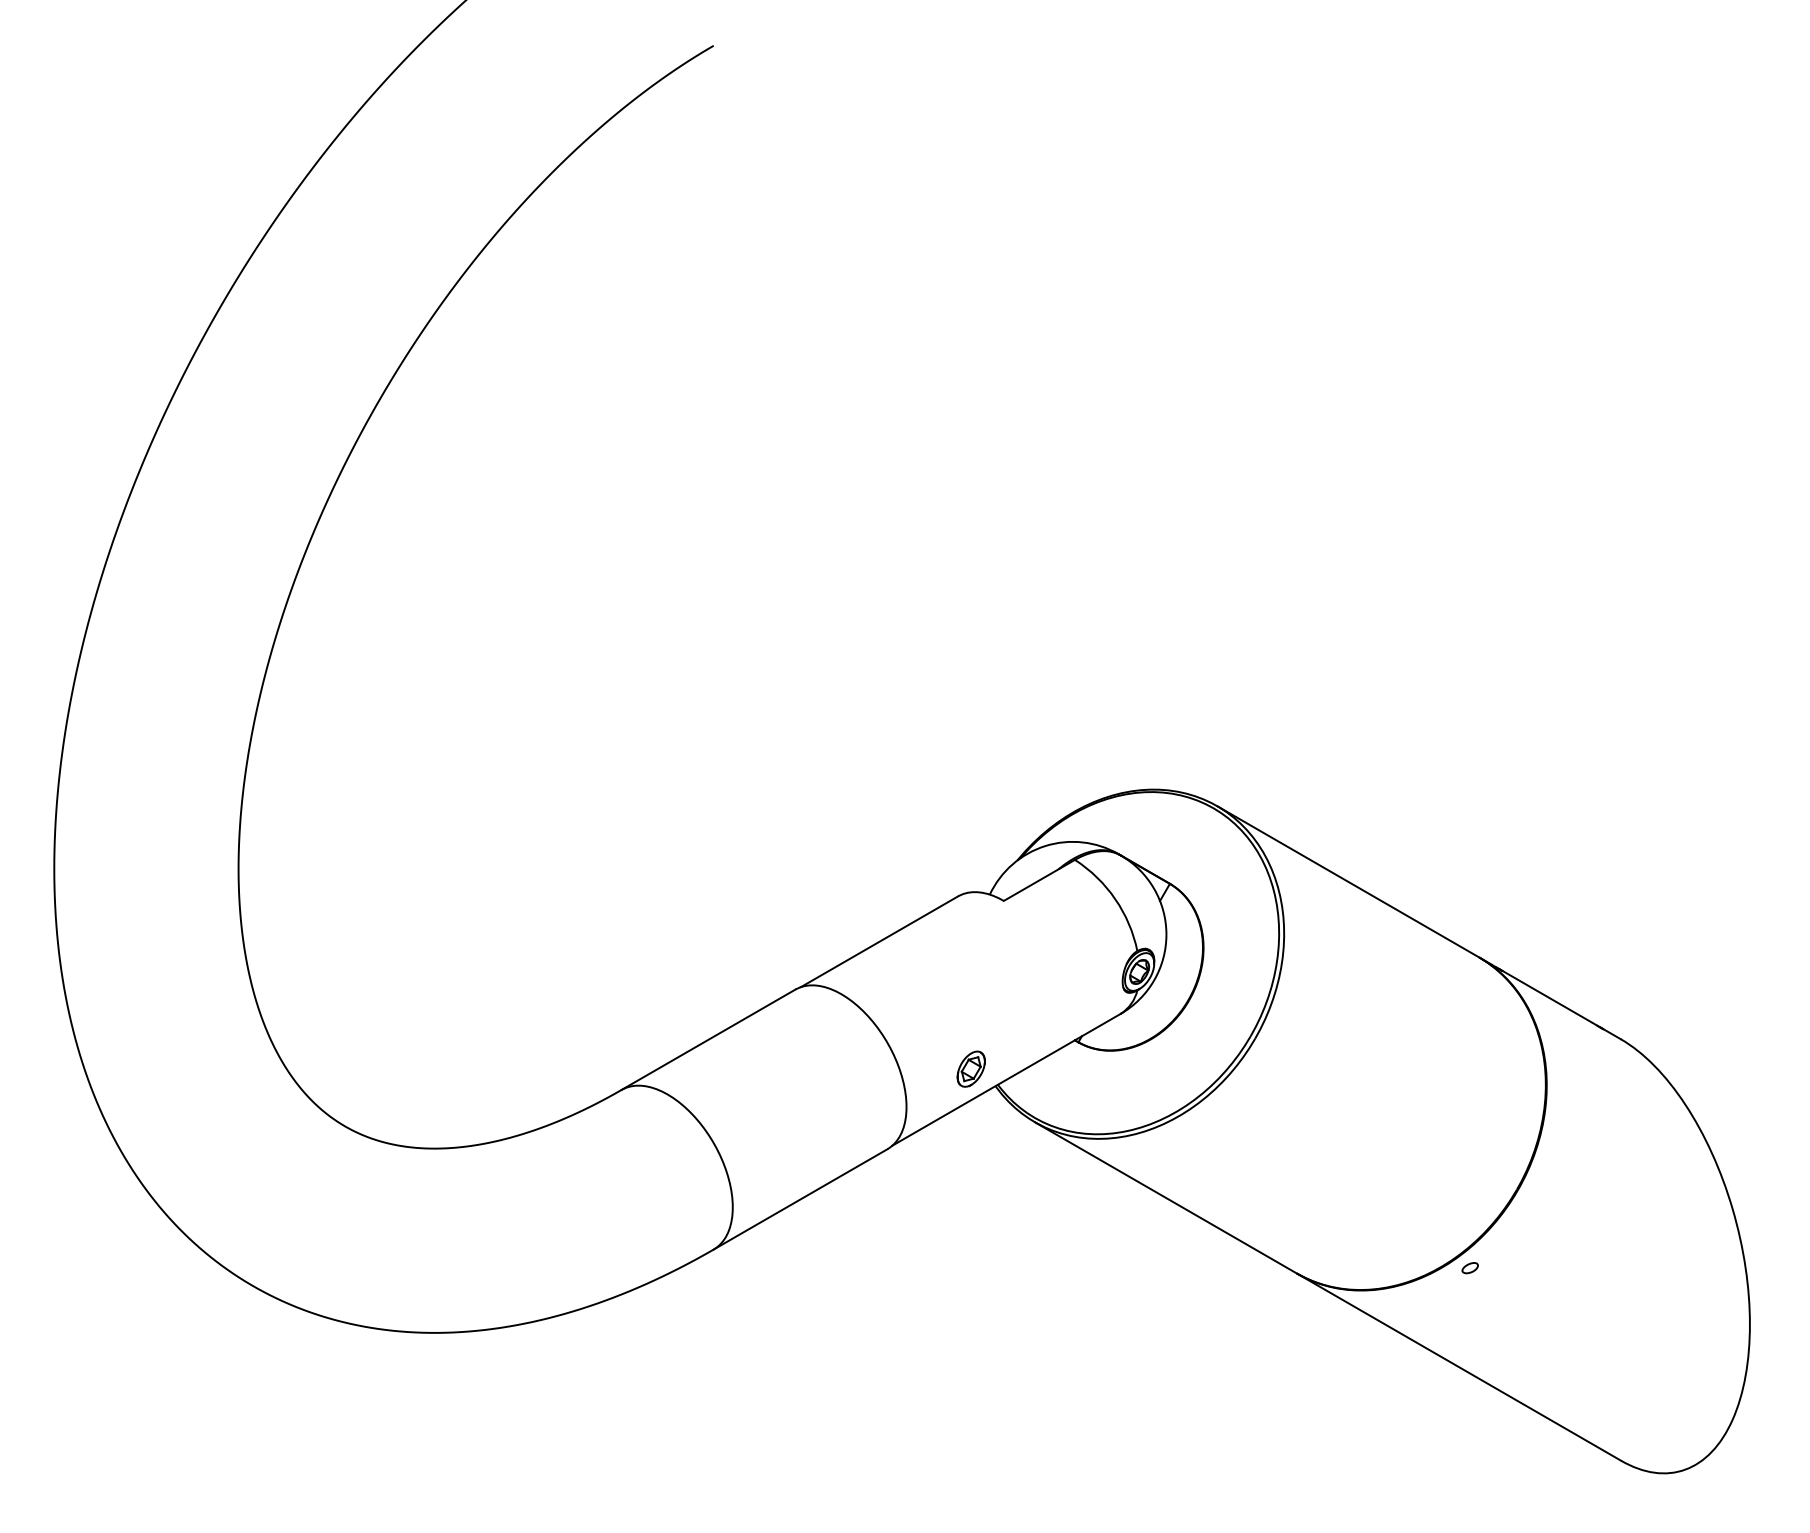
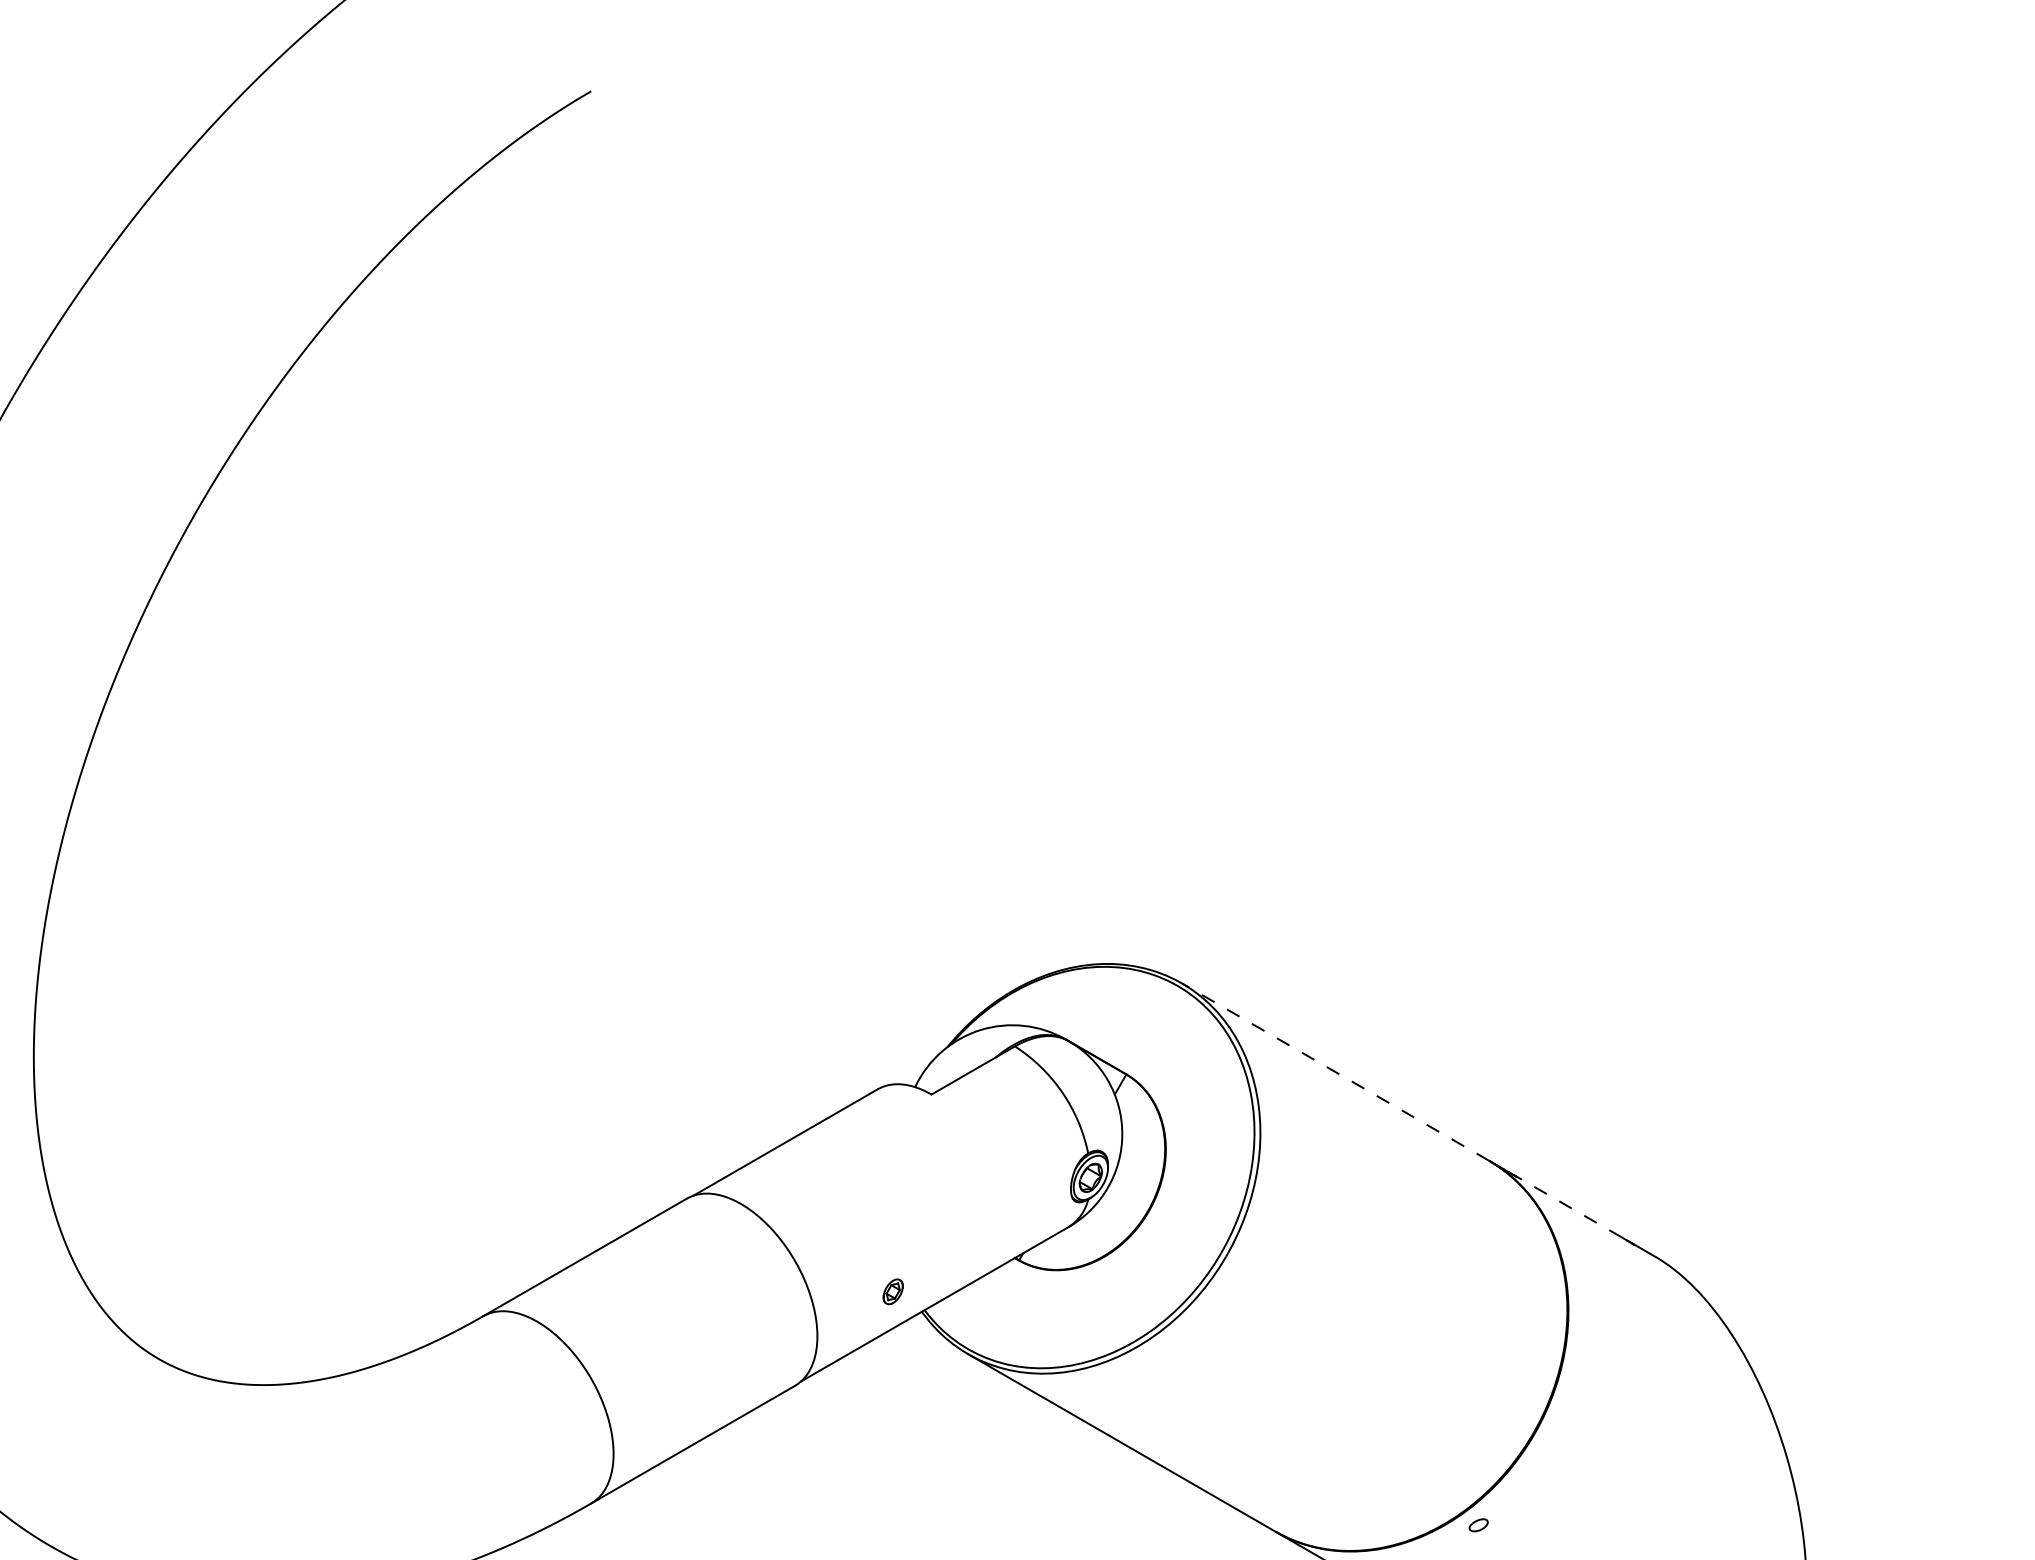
line: (1347, 881) -> (1334, 1071), solid -> dashed
line: (1545, 995) -> (1566, 1205), solid -> dashed
part: (970, 1068) -> (892, 1291), size x0.6

